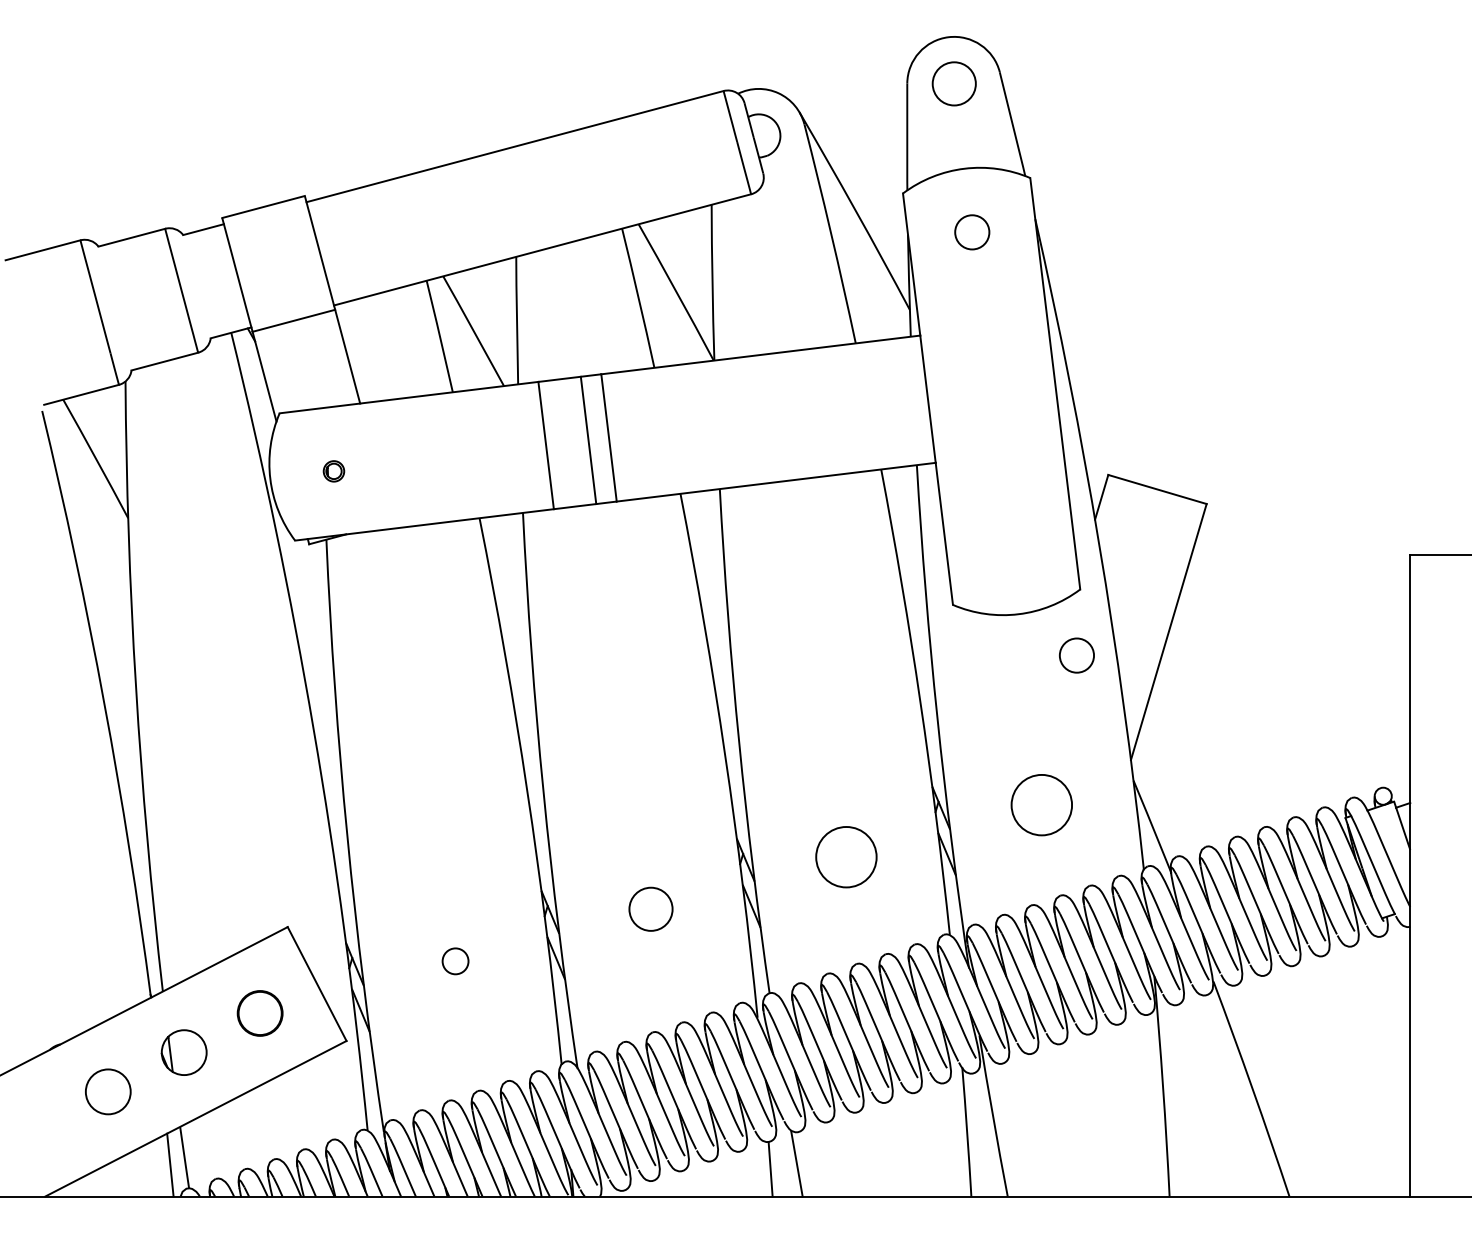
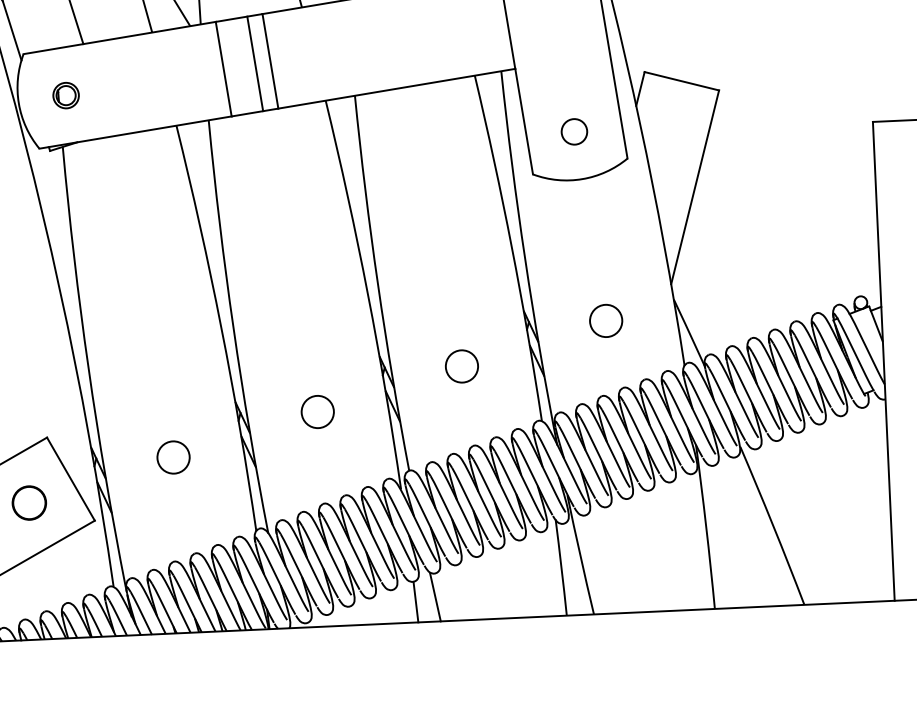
part: (333, 471) -> (65, 95), size x1.67
circle: (1076, 655) -> (574, 131), moved
circle: (1041, 804) -> (605, 320), size x0.71
circle: (846, 856) -> (462, 365), size x0.71
circle: (455, 960) -> (173, 456), size x1.67

